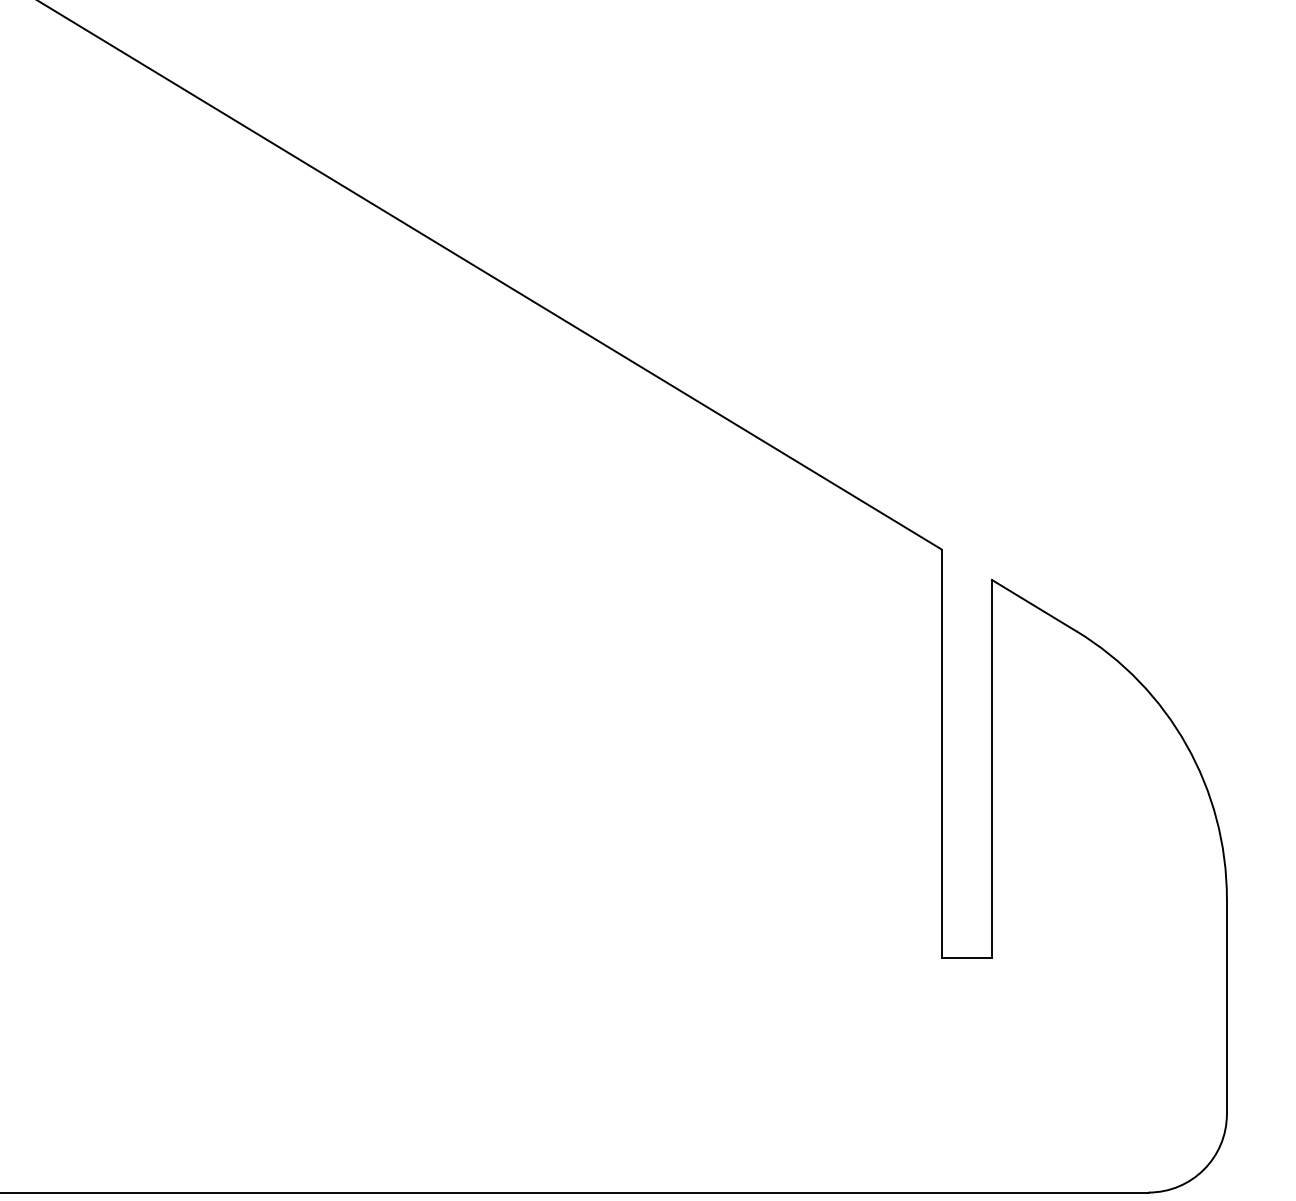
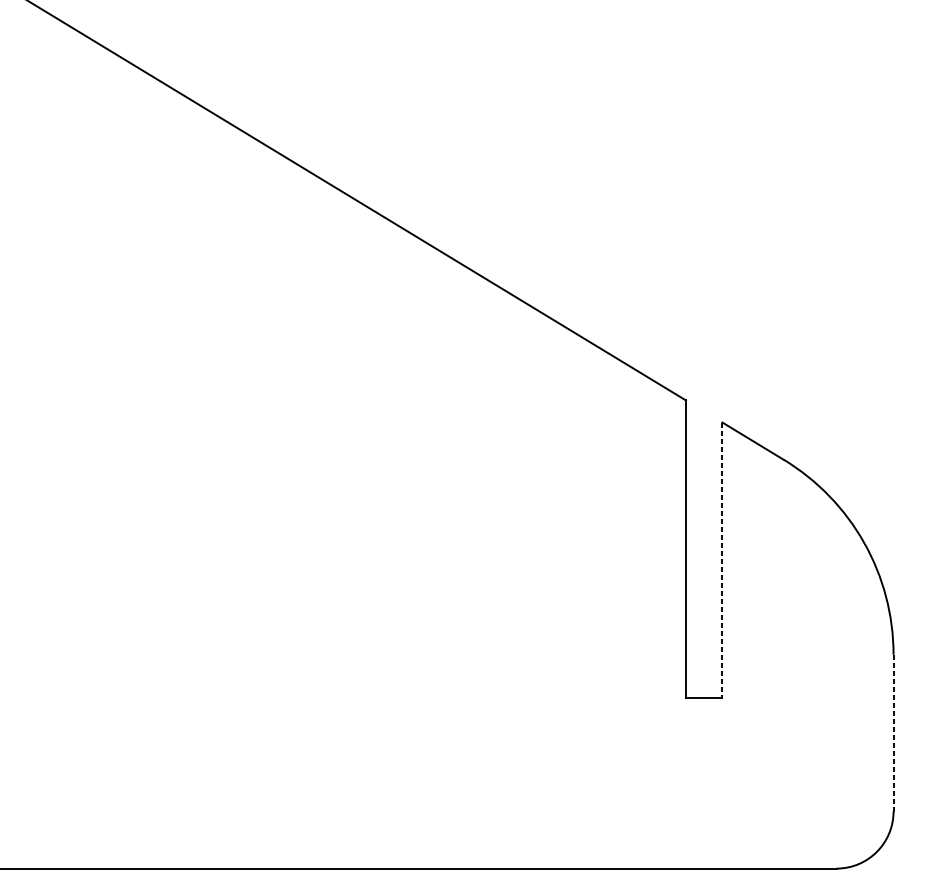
line: (991, 768) -> (722, 559), solid -> dashed
line: (1226, 1006) -> (893, 733), solid -> dashed

